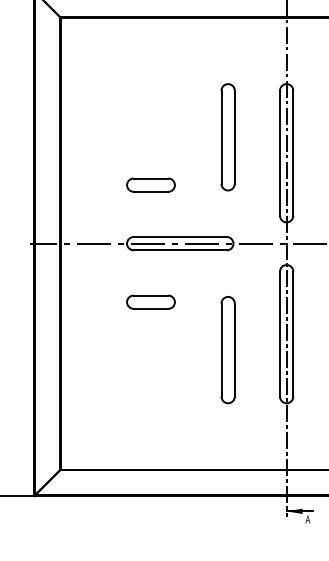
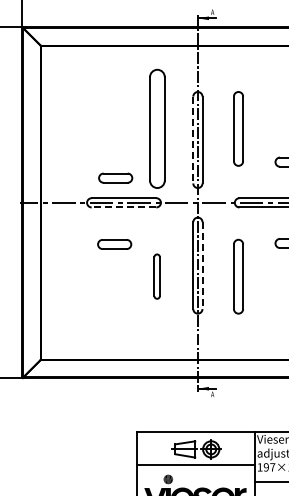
part: (227, 136) -> (156, 128), size x1.6
line: (280, 153) -> (193, 140), solid -> dashed
part: (150, 184) -> (115, 177), moved
line: (179, 250) -> (123, 207), solid -> dashed
part: (150, 302) -> (114, 244), moved
line: (293, 335) -> (202, 266), solid -> dashed
part: (227, 349) -> (156, 276), size x0.6

